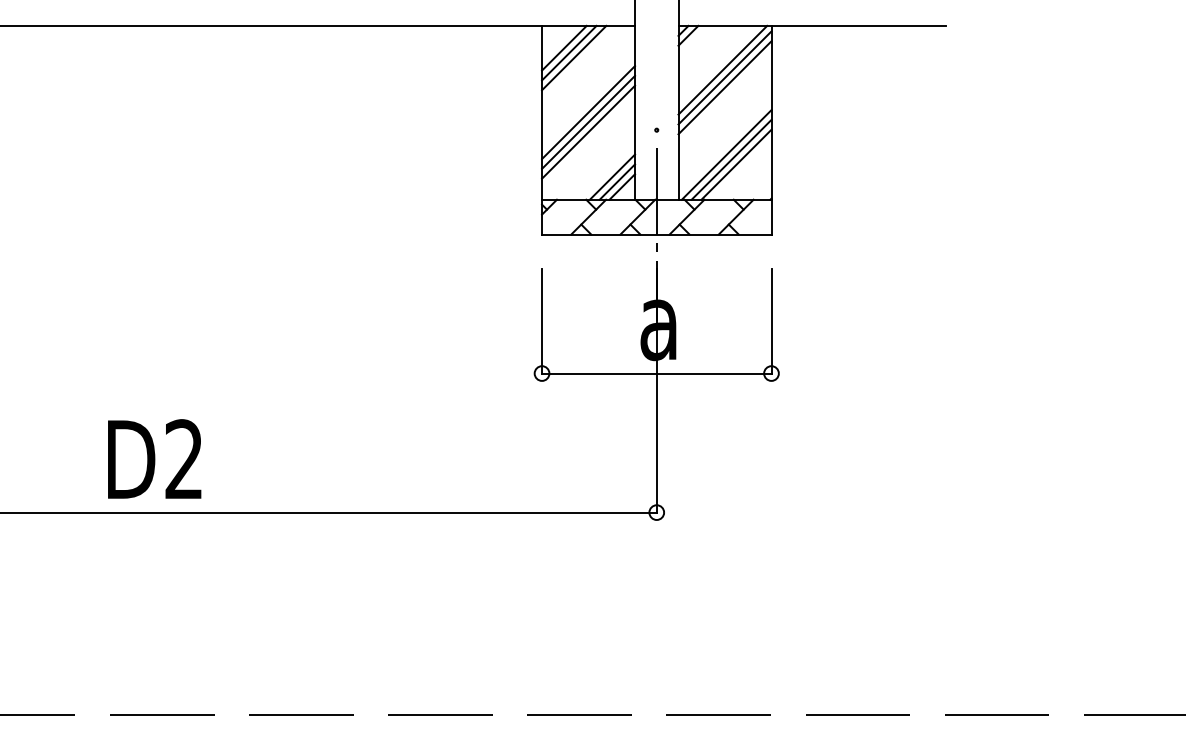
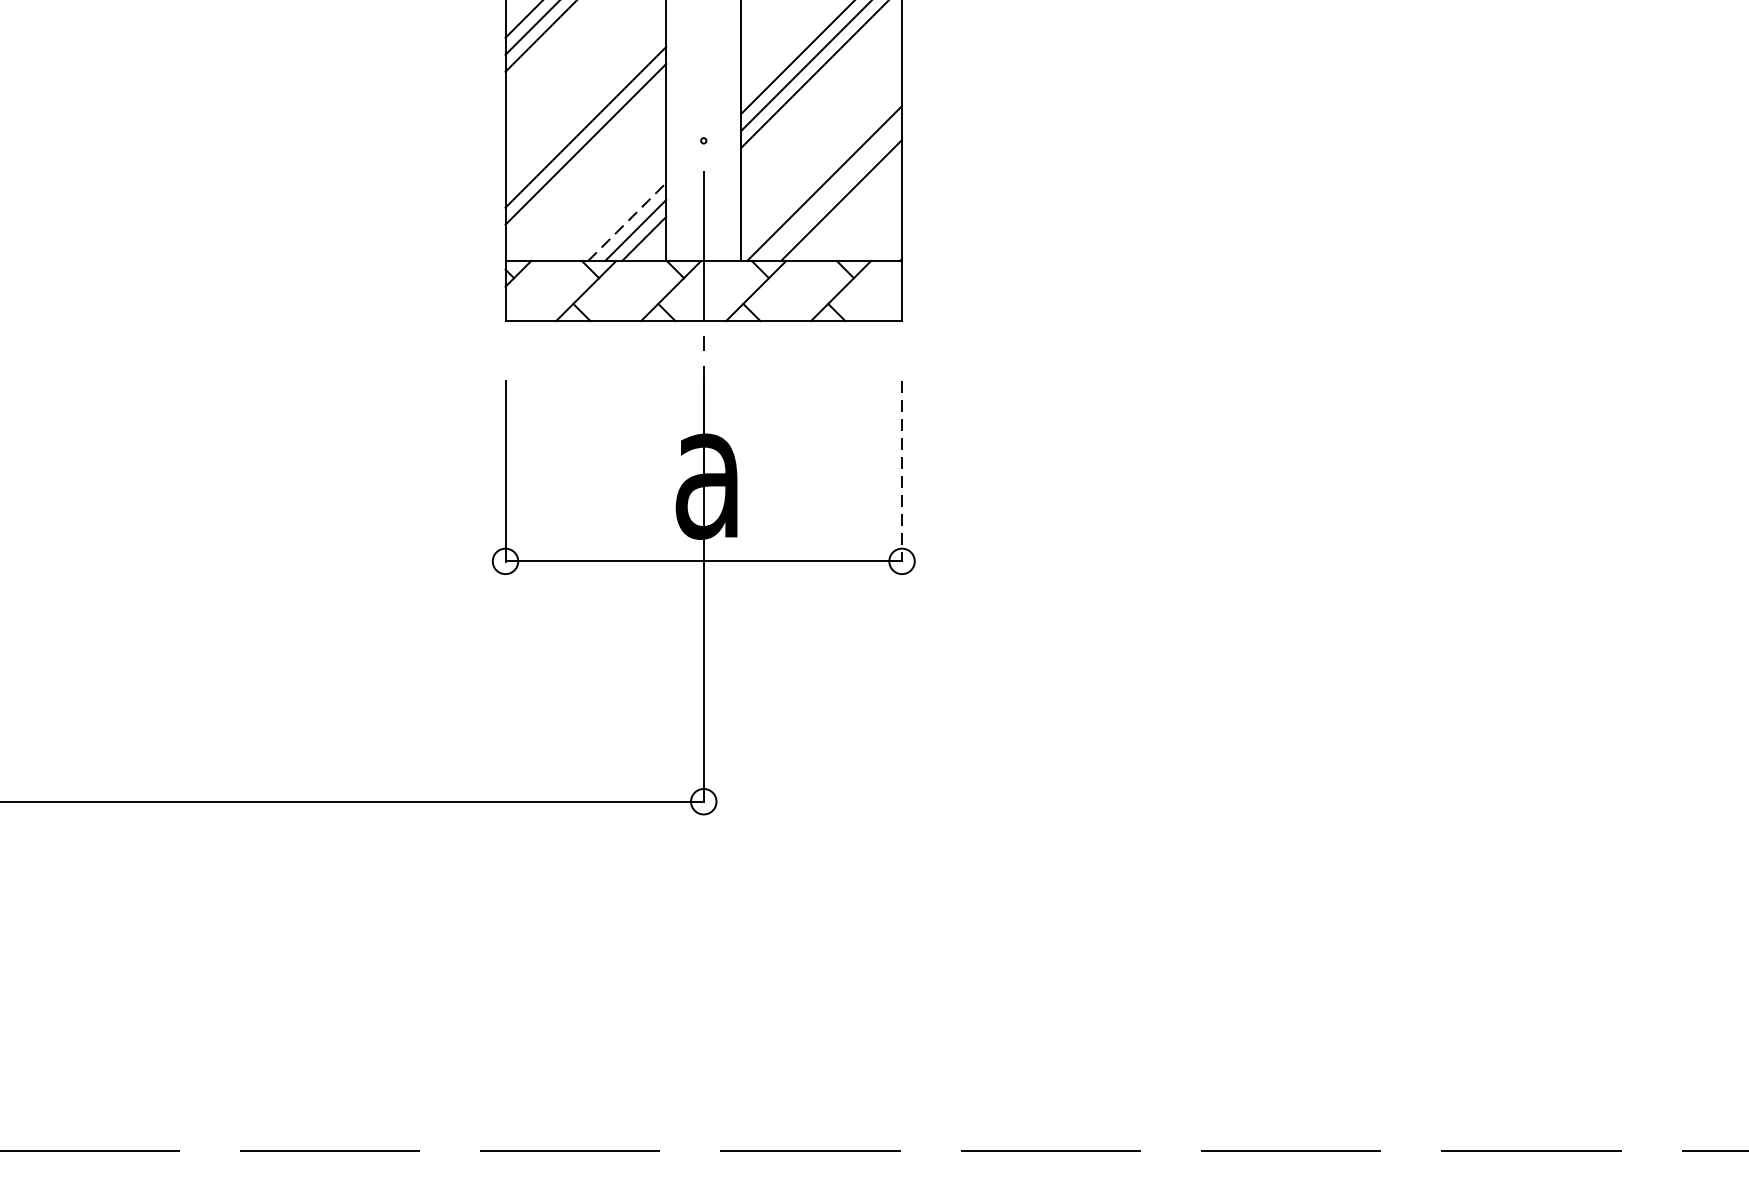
line: (588, 112) -> (585, 110), removed
line: (731, 159) -> (832, 191), removed
line: (612, 177) -> (627, 222), solid -> dashed
line: (771, 322) -> (902, 473), solid -> dashed

